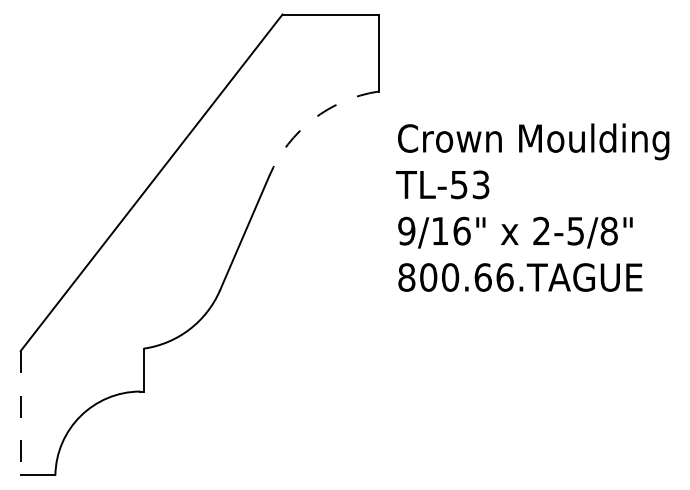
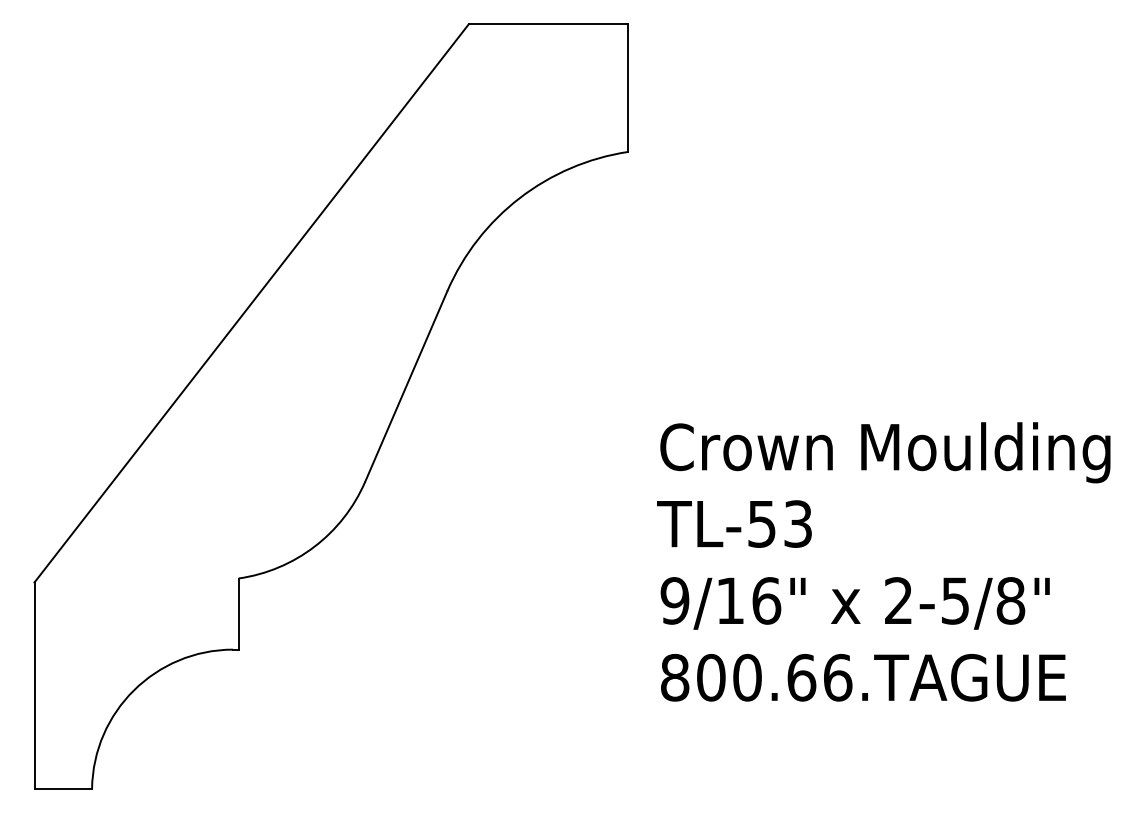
arc: (313, 119) -> (520, 198), dashed -> solid
text: (532, 207) -> (883, 561), moved
line: (20, 413) -> (34, 686), dashed -> solid

